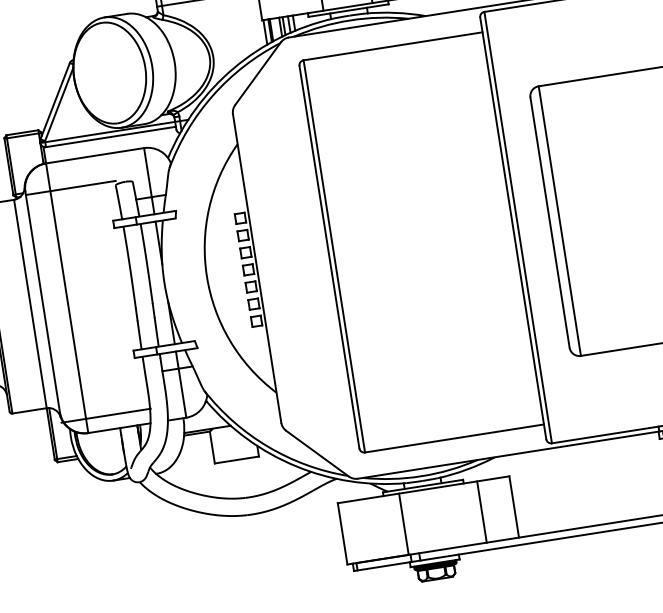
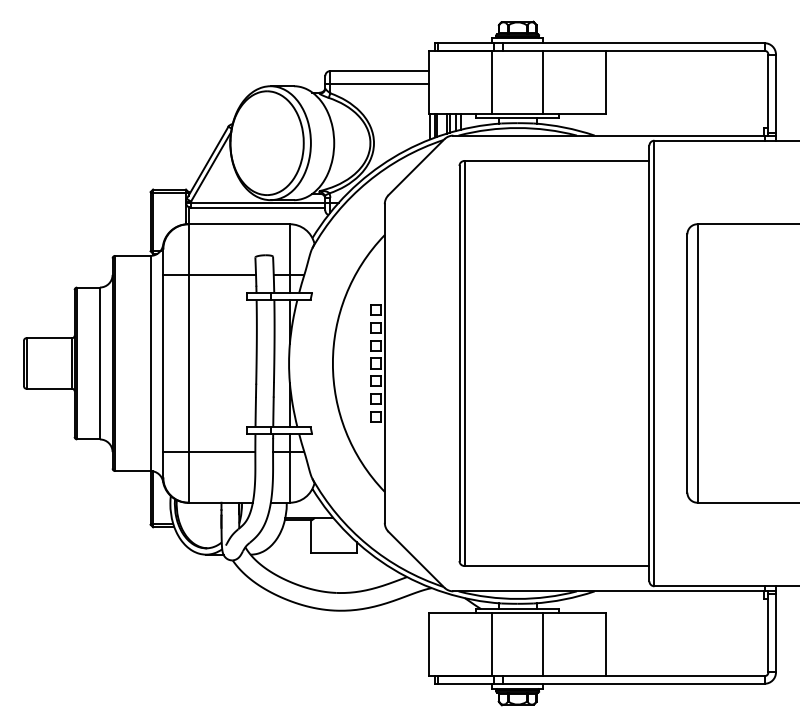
line: (70, 187) -> (209, 274), moved
line: (106, 416) -> (209, 452), moved
line: (482, 511) -> (543, 644), moved

